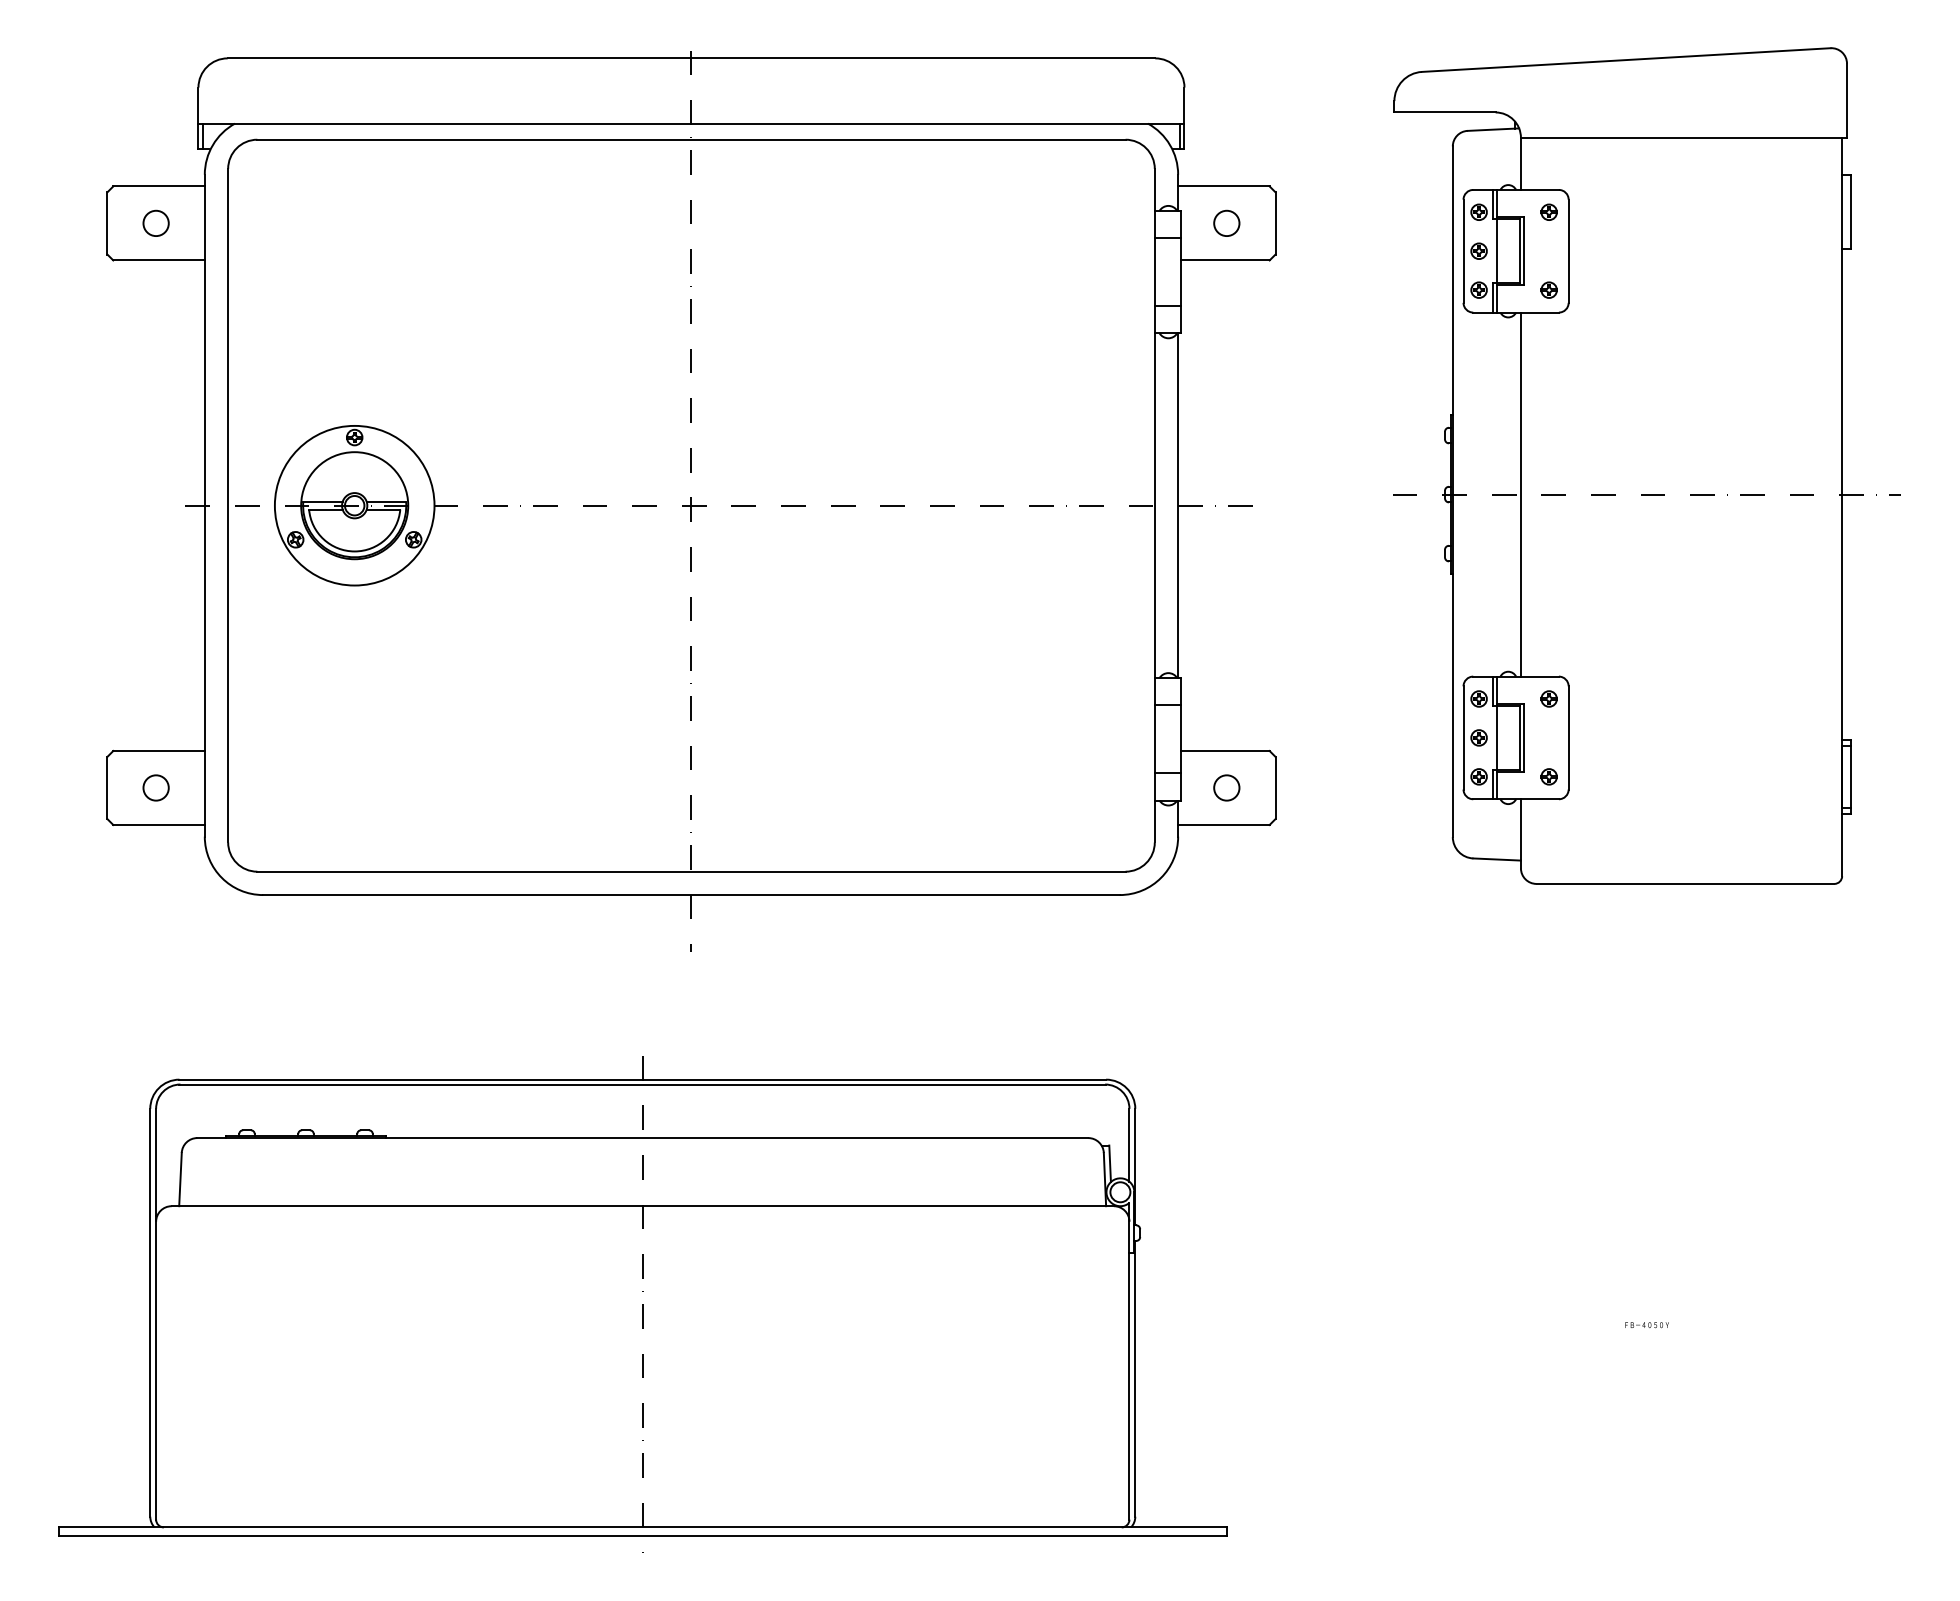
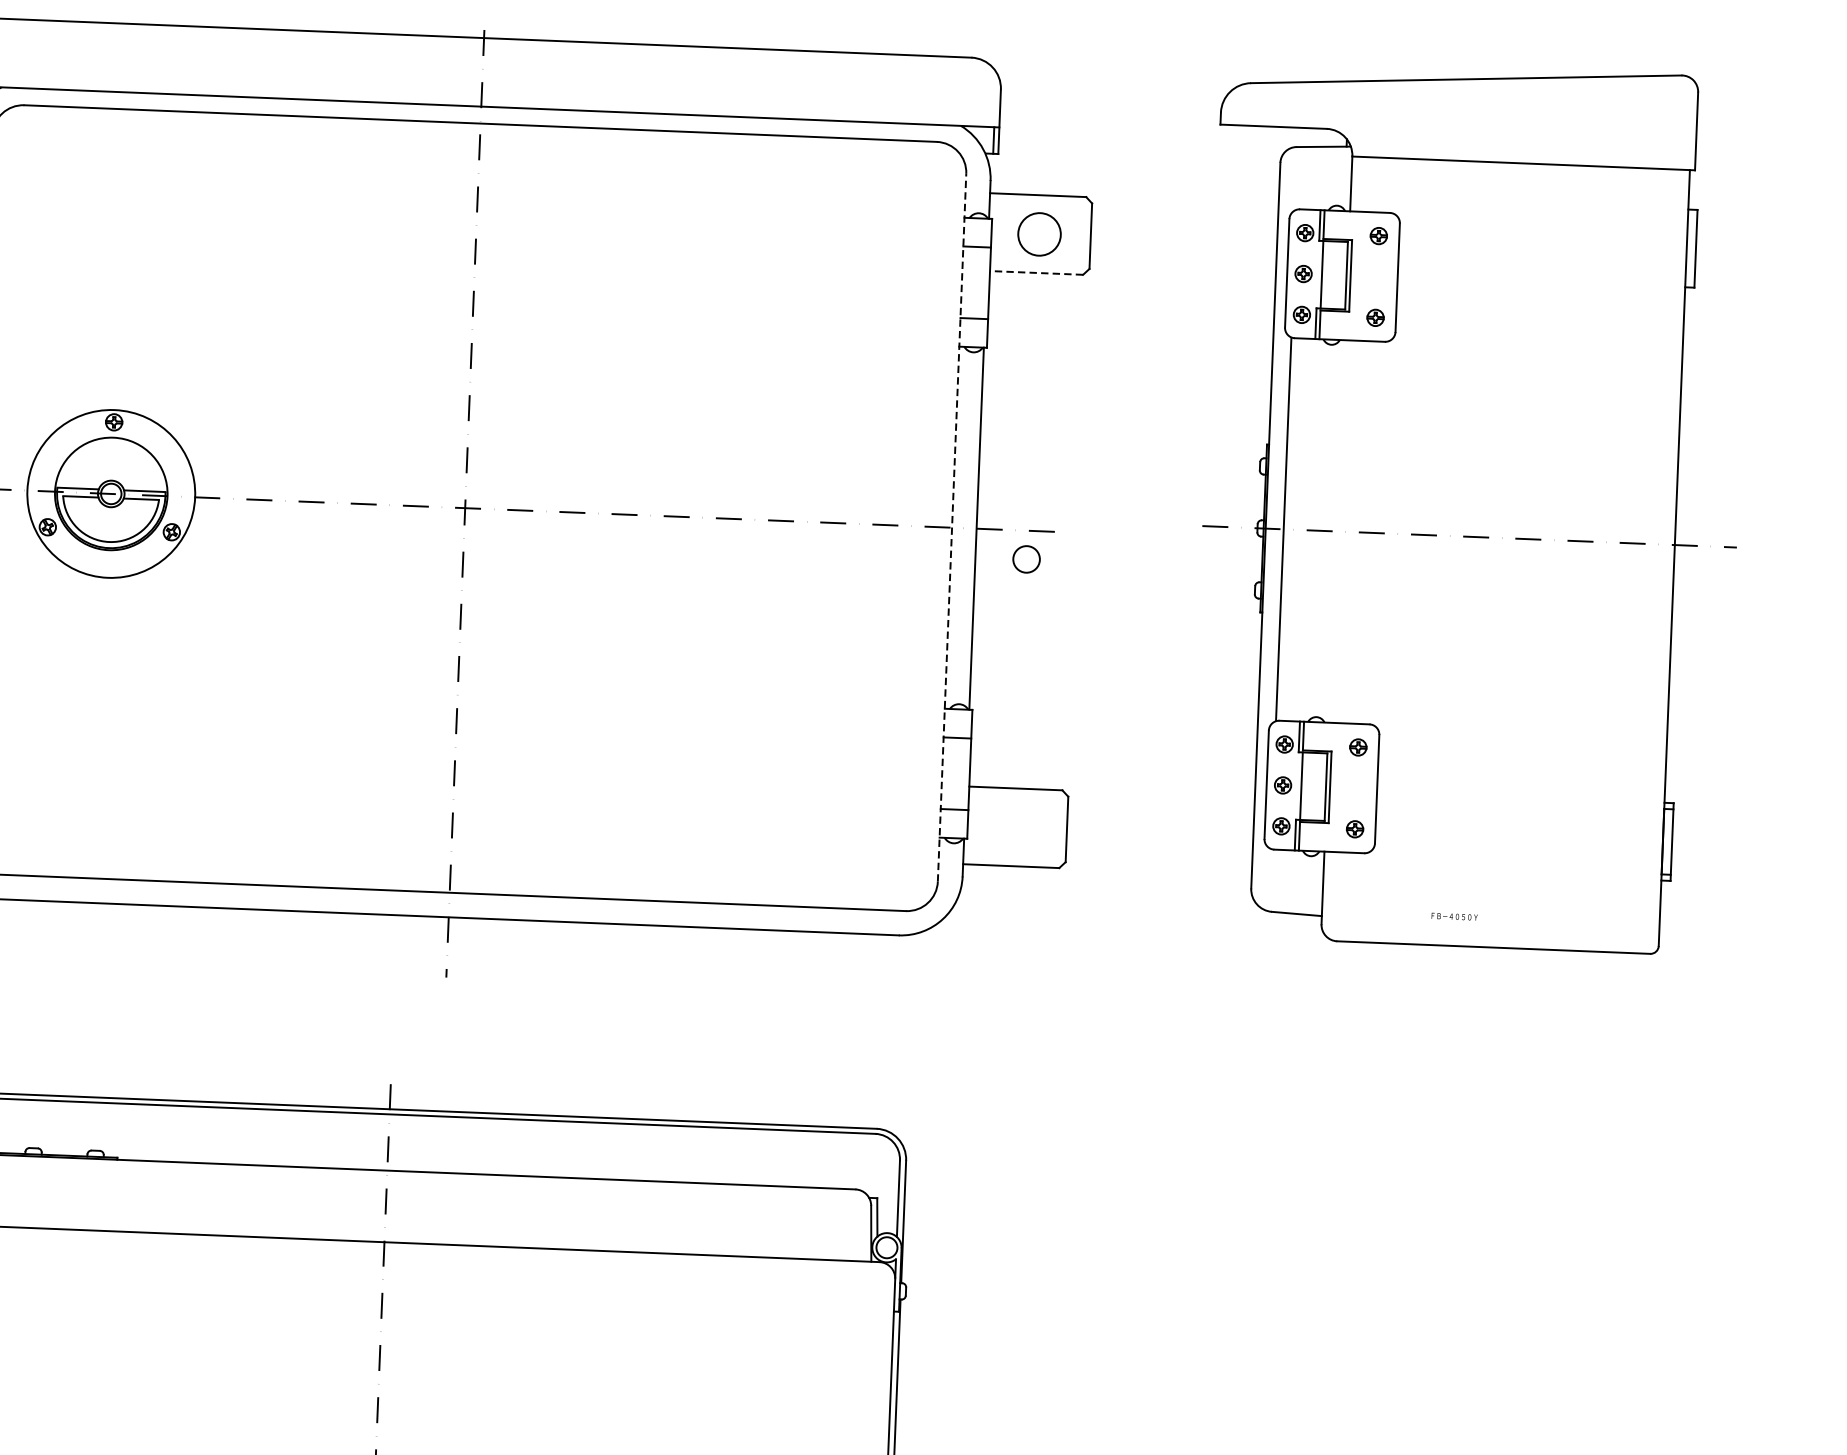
circle: (1226, 222) -> (1039, 233), size x1.6
line: (1224, 260) -> (1035, 272), solid -> dashed
line: (1520, 494) -> (1283, 529), moved
line: (1154, 505) -> (951, 527), solid -> dashed
circle: (1226, 787) -> (1026, 558), moved
text: (1646, 1325) -> (1453, 917), moved

